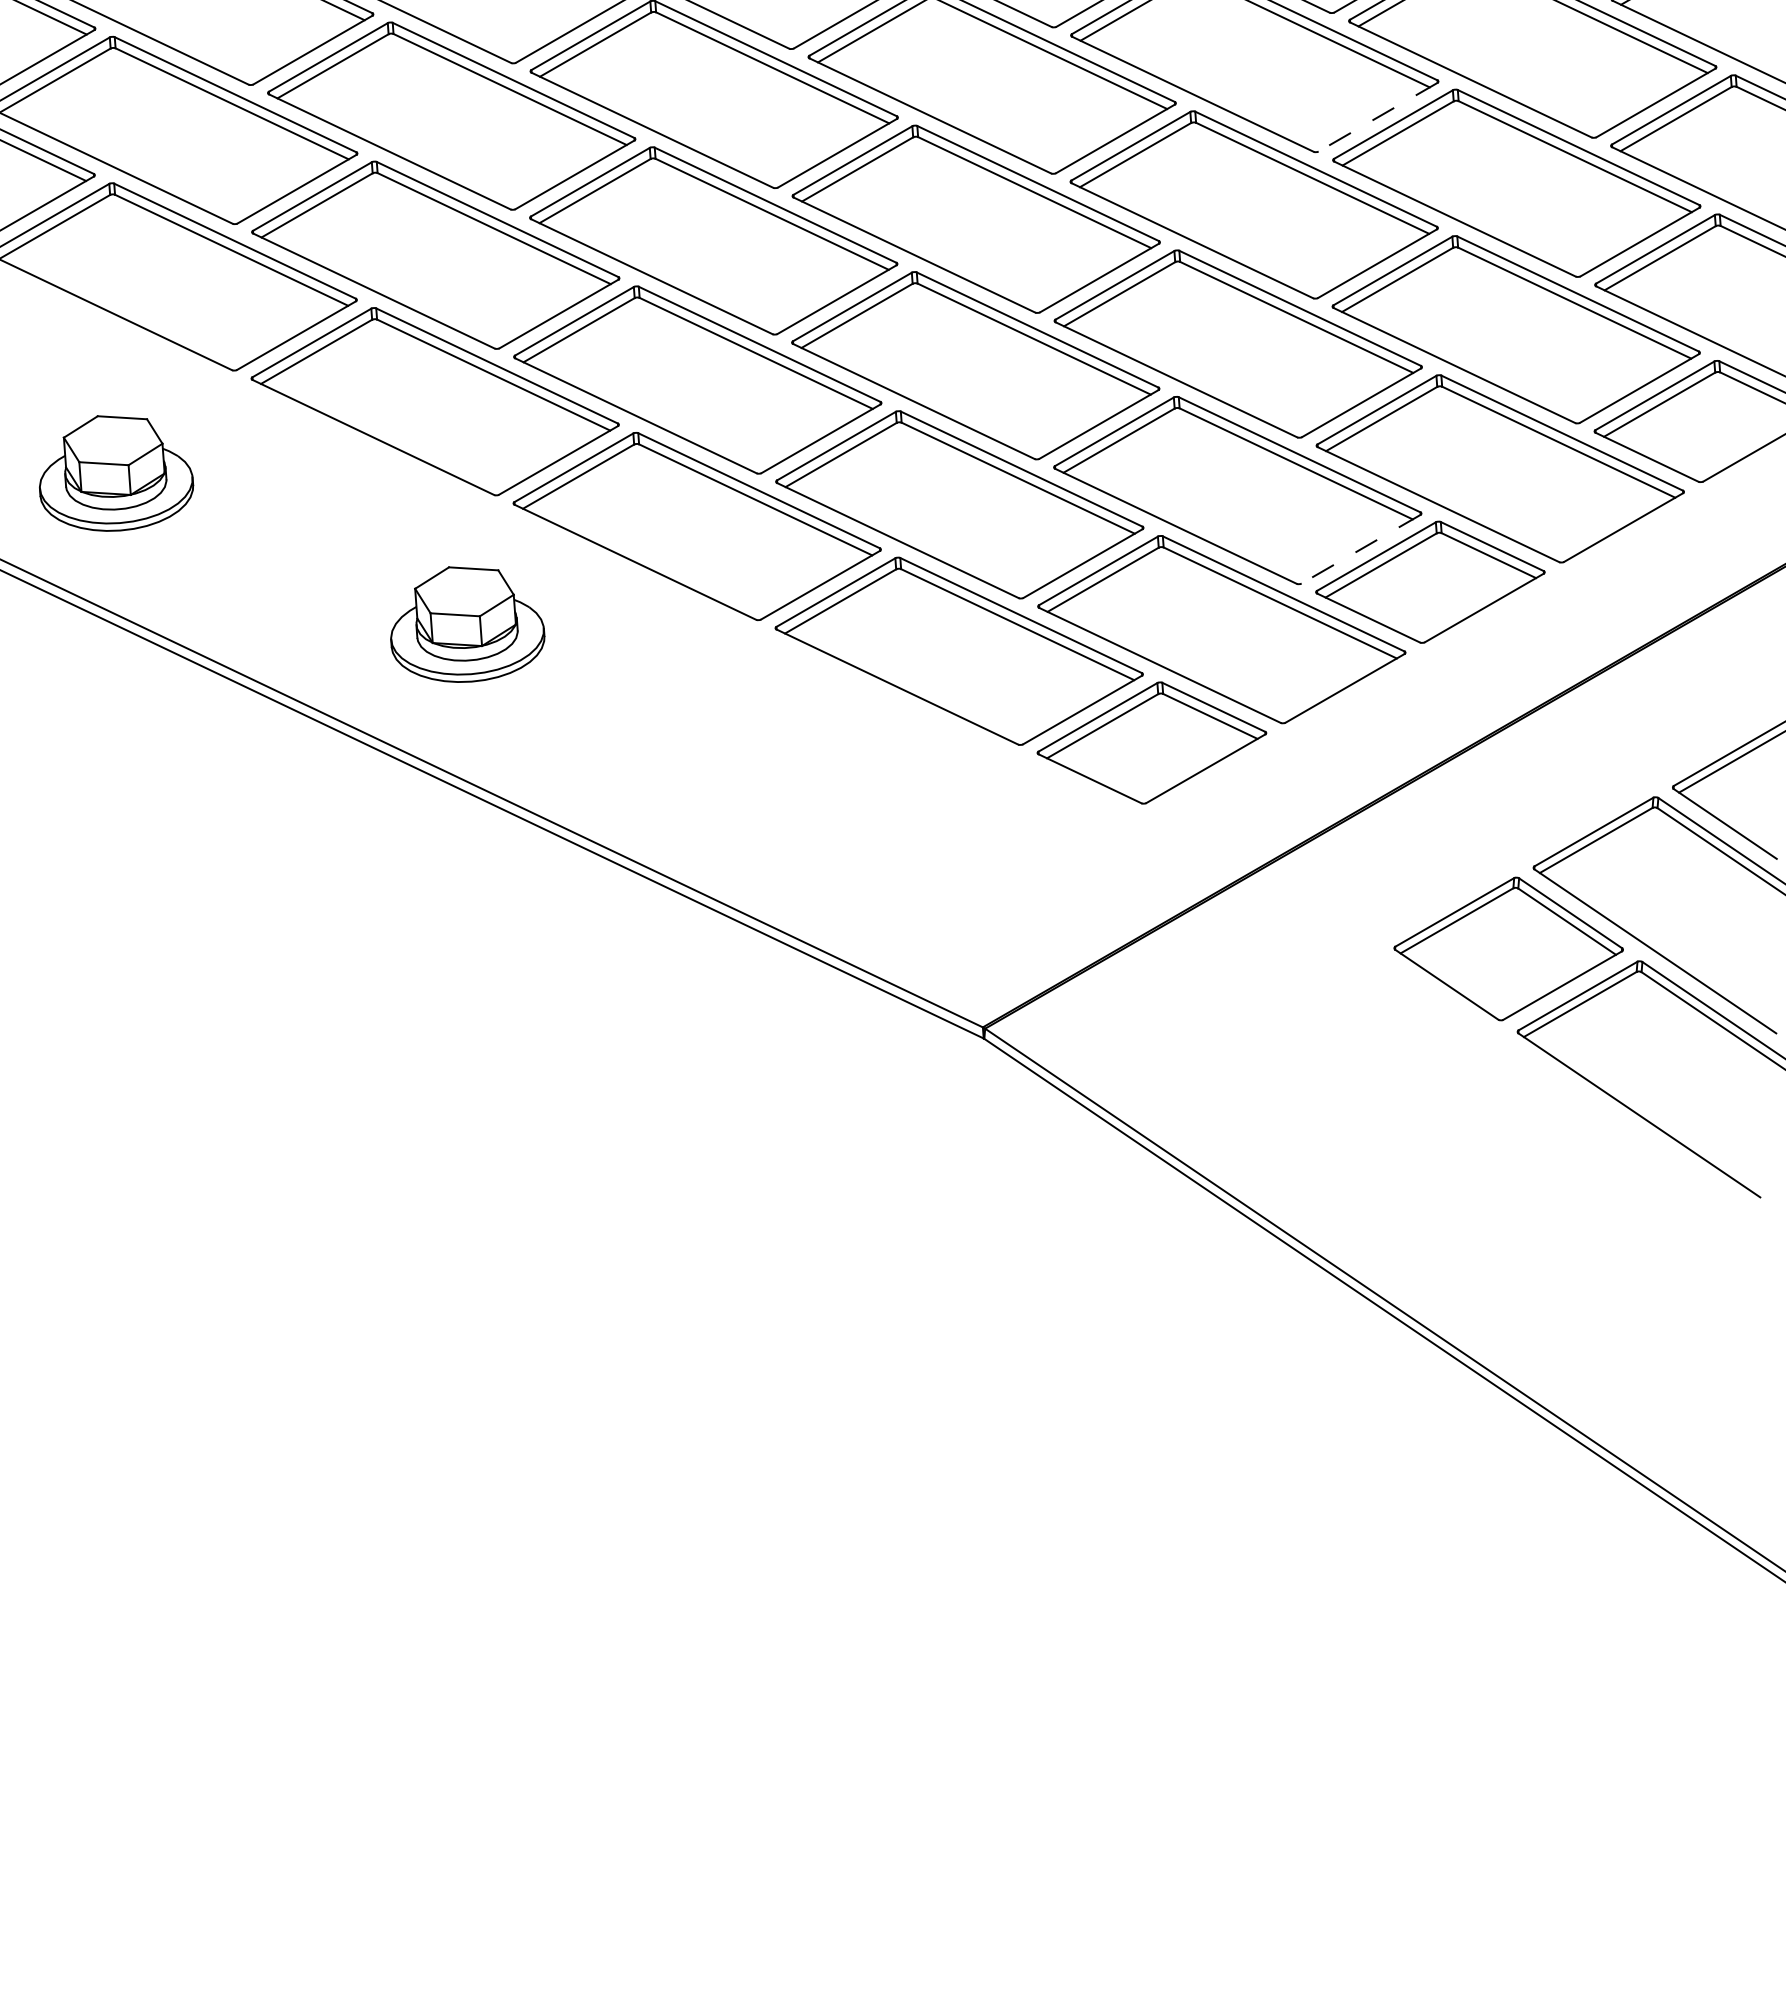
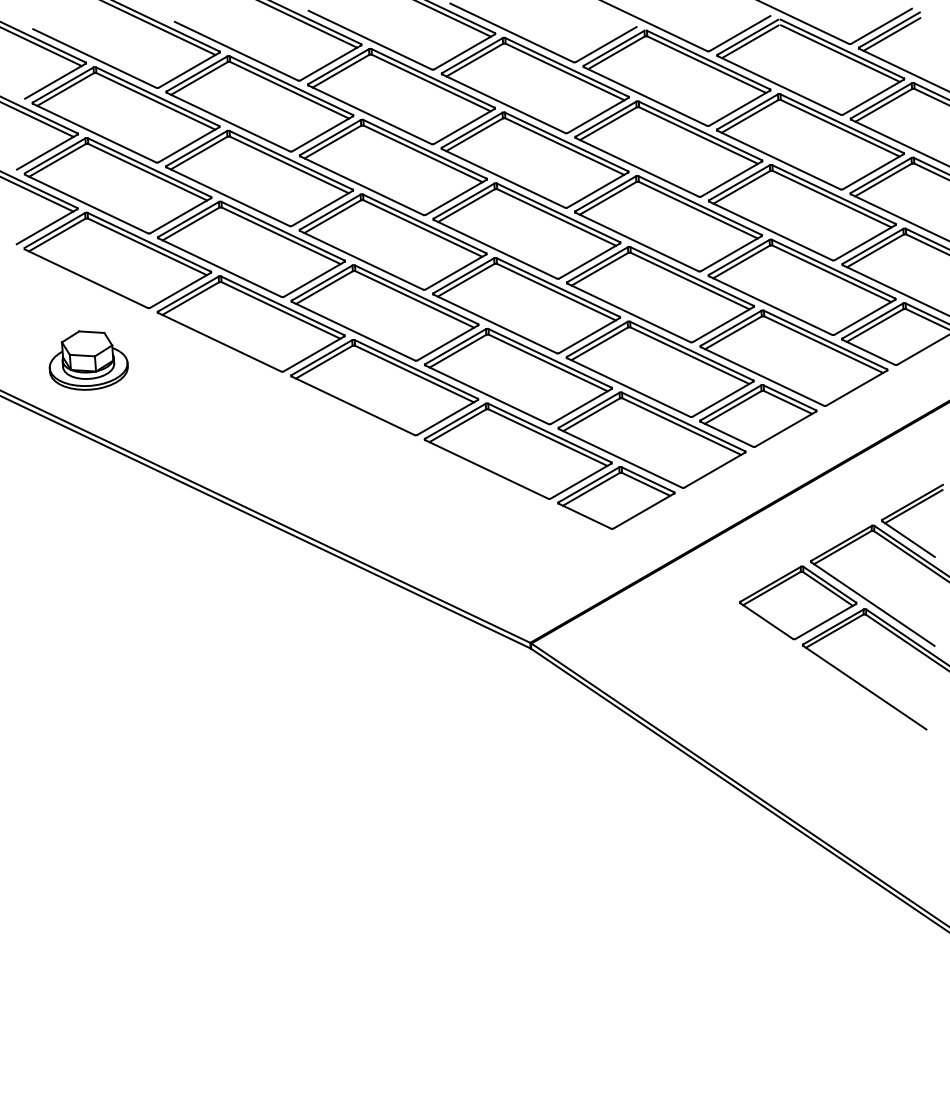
line: (1377, 118) -> (731, 179), dashed -> solid
line: (1360, 549) -> (722, 399), dashed -> solid
part: (467, 624) -> (267, 437), removed

